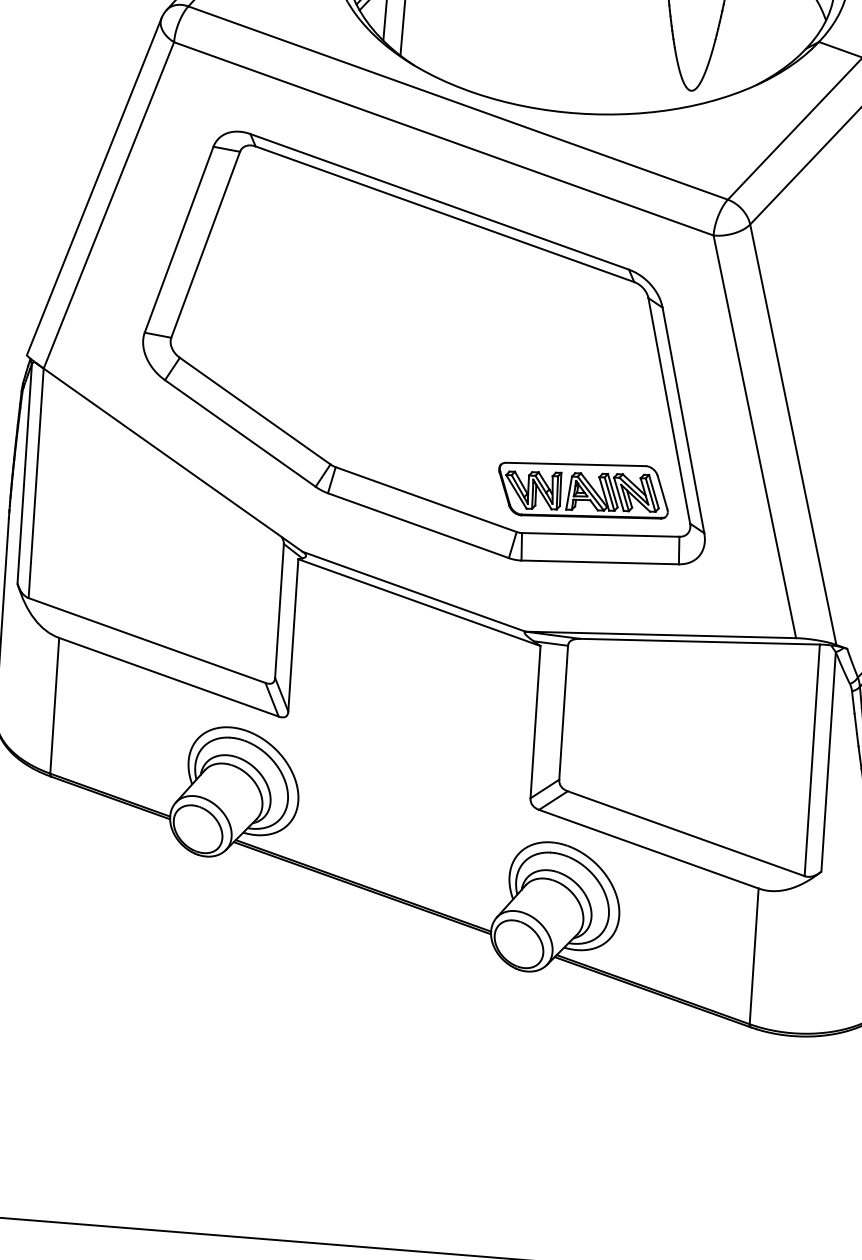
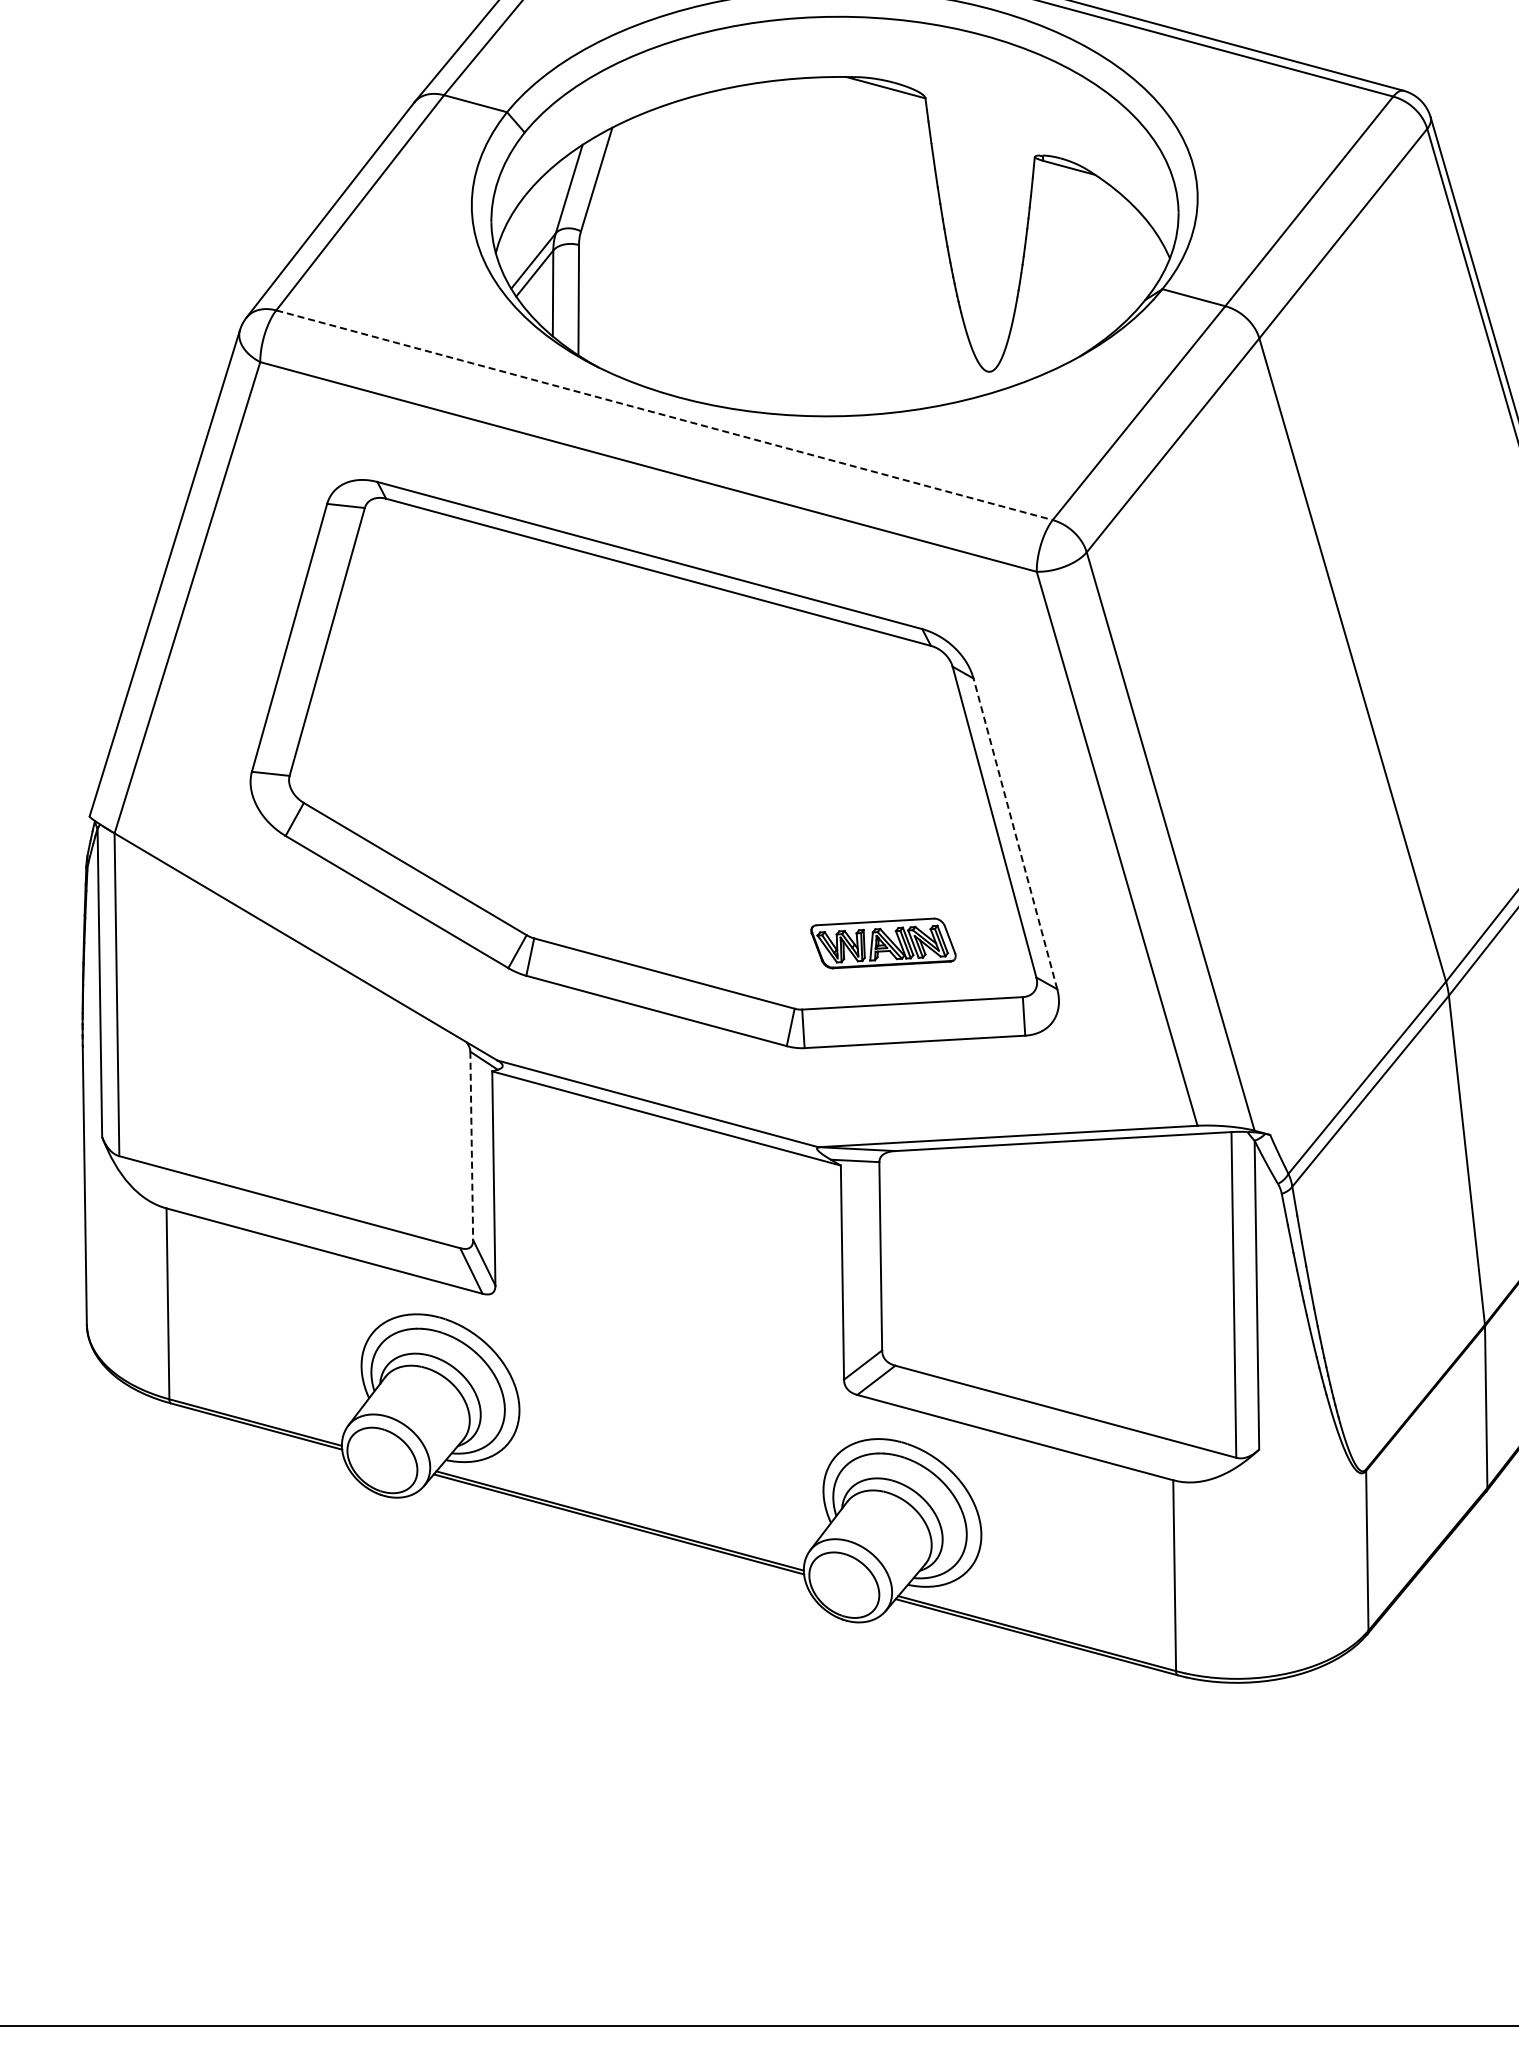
line: (458, 103) -> (665, 415), solid -> dashed
line: (683, 420) -> (1015, 833), solid -> dashed
part: (583, 490) -> (883, 943), size x0.6
line: (279, 611) -> (471, 1146), solid -> dashed

